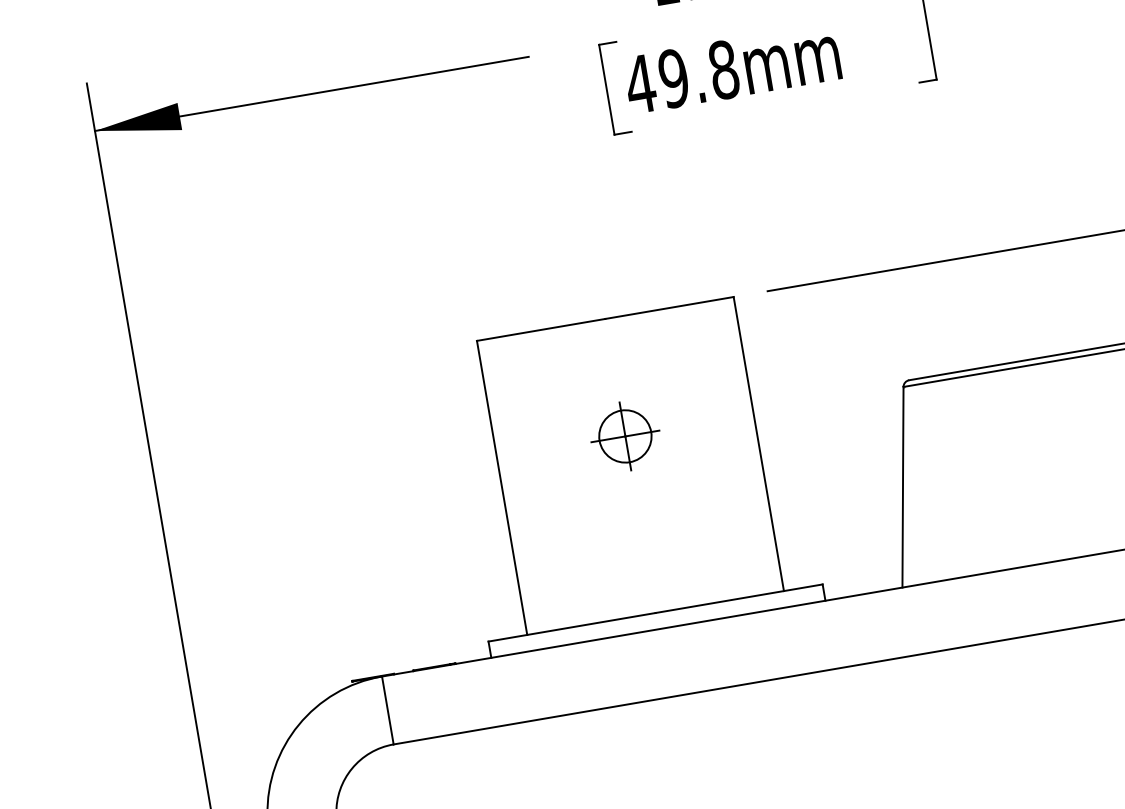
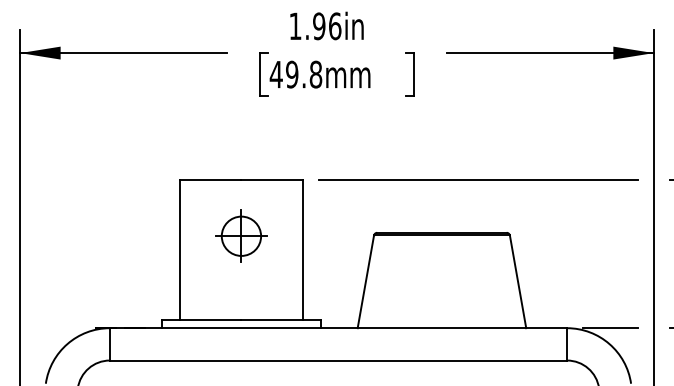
part: (625, 436) -> (241, 236), size x1.6

